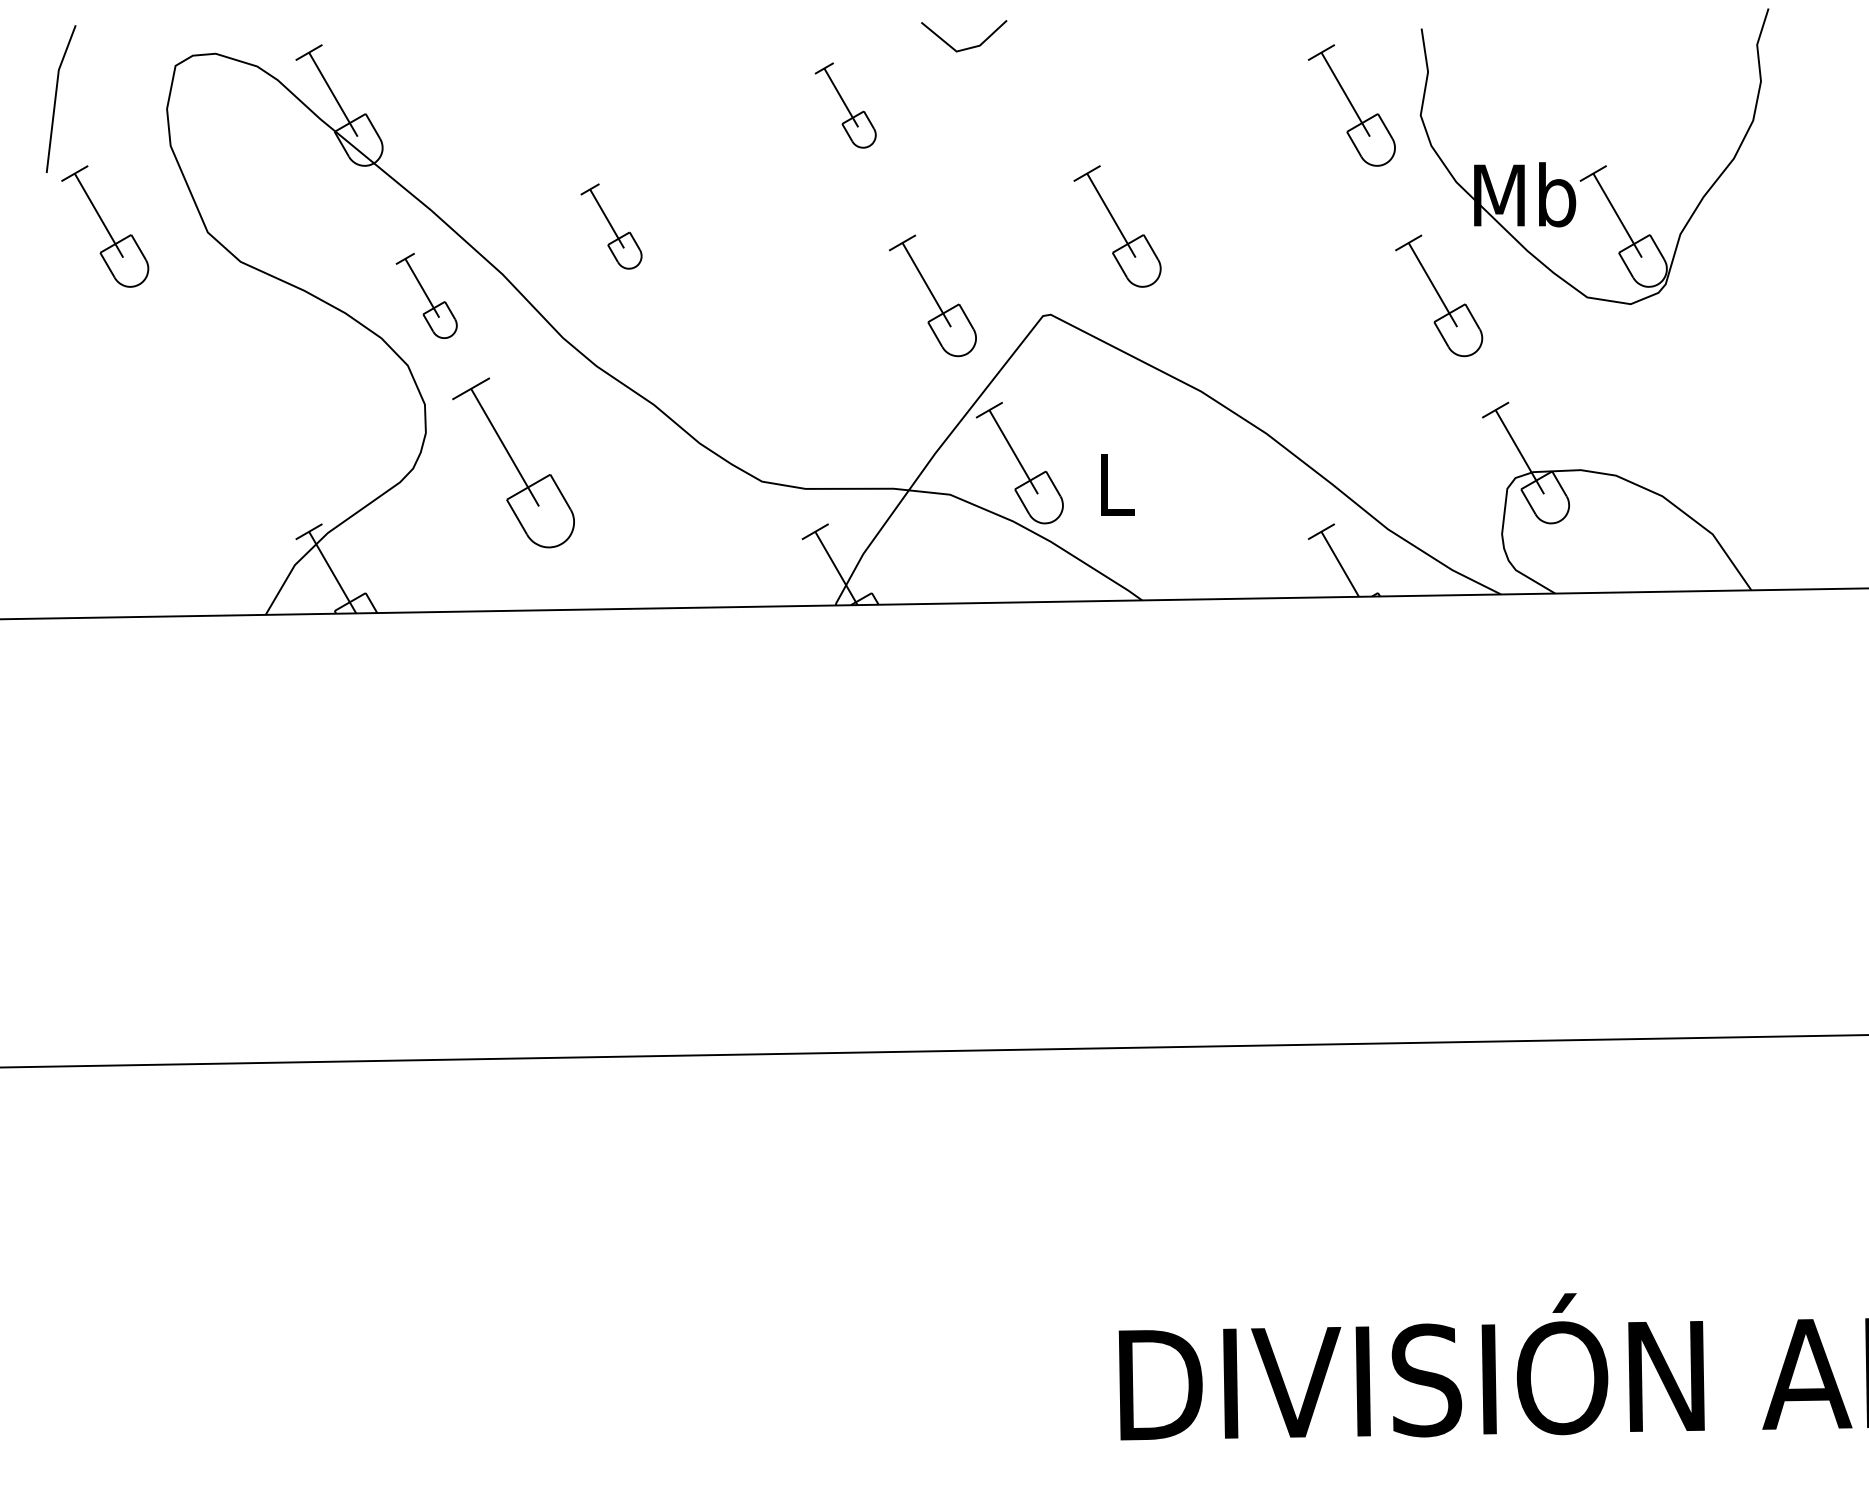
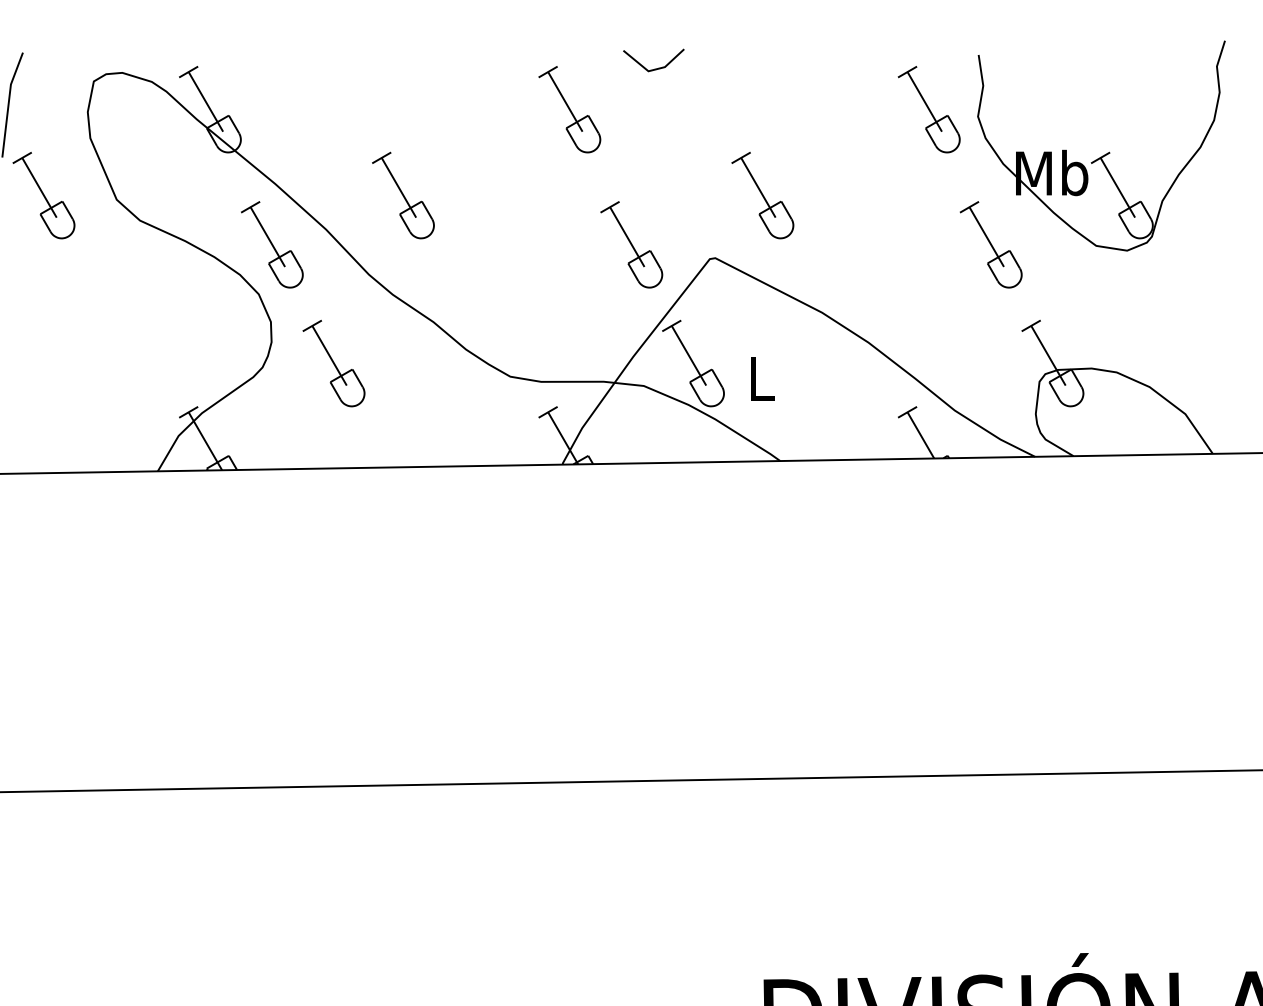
part: (845, 105) -> (569, 109), size x1.43
part: (611, 226) -> (403, 195), size x1.43
part: (426, 295) -> (272, 244), size x1.43
part: (513, 463) -> (333, 363), size x0.71

